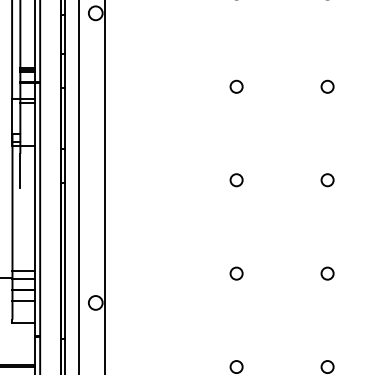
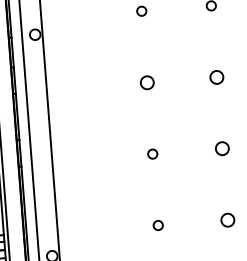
circle: (236, 86) -> (147, 82), size x1.4
circle: (327, 86) -> (216, 77), size x1.4
circle: (327, 180) -> (222, 148), size x1.4
circle: (327, 273) -> (227, 220), size x1.4

